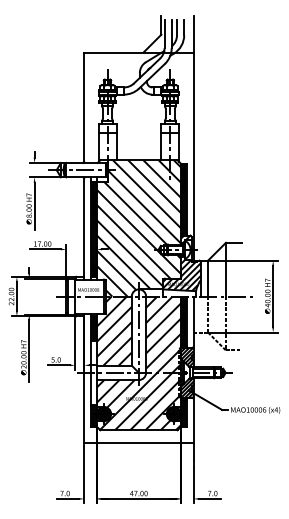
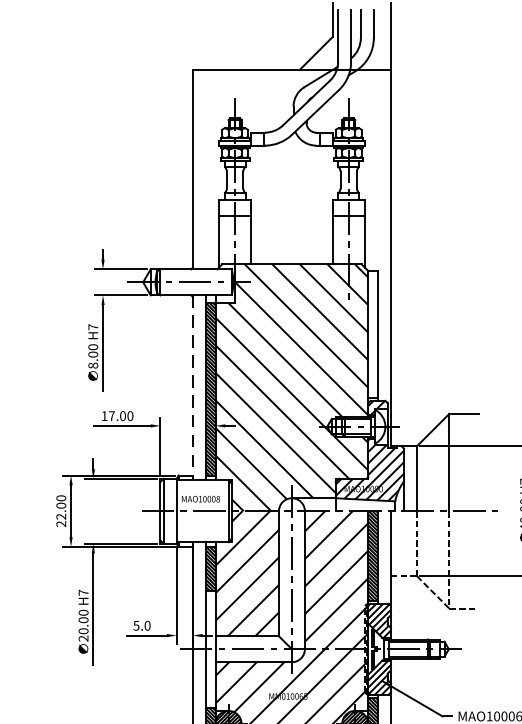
hatch: (183, 198) -> (372, 333), removed
line: (84, 228) -> (193, 387), solid -> dashed

